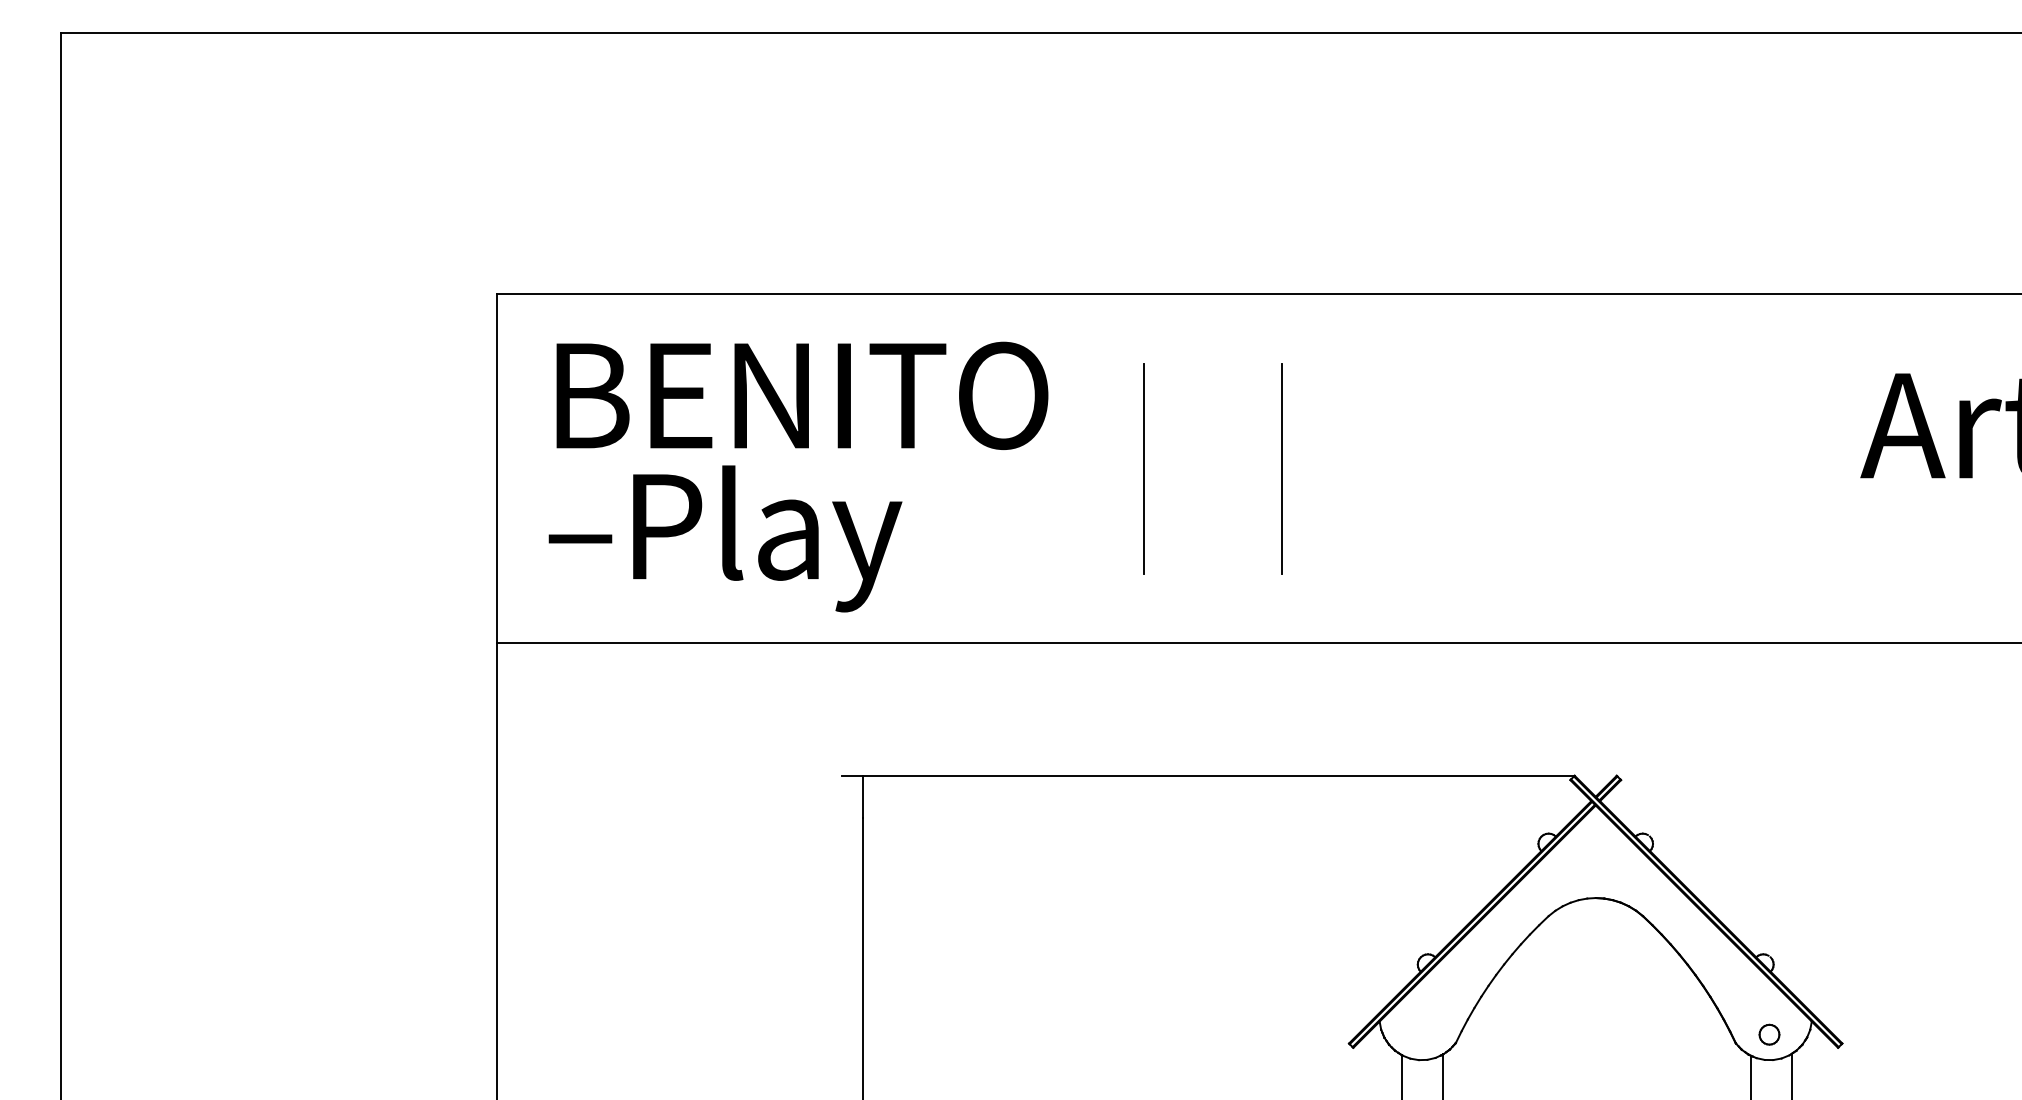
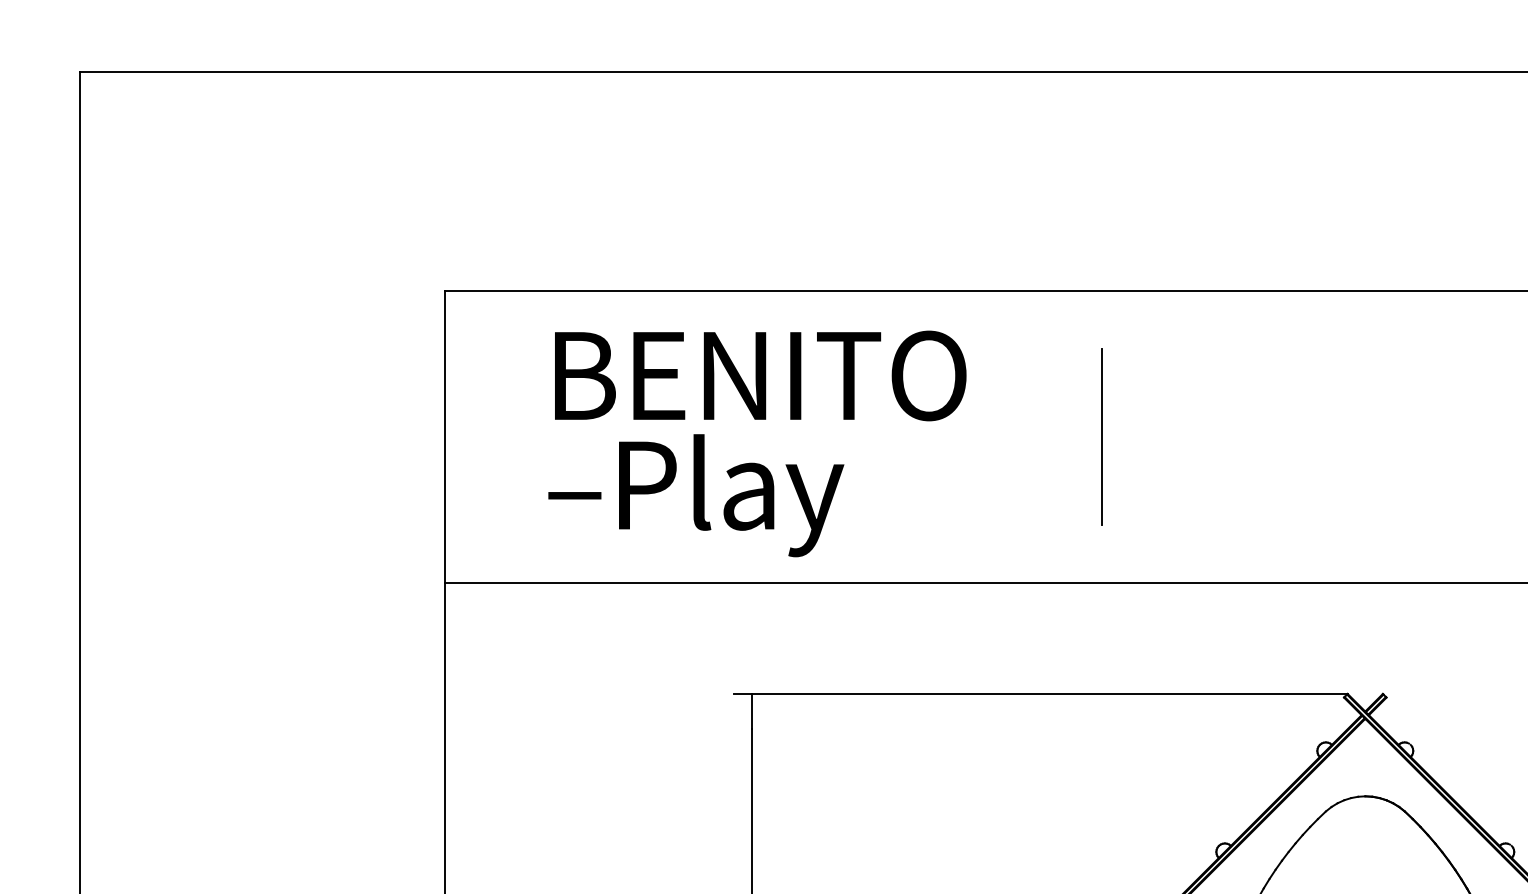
line: (1143, 468) -> (986, 436), removed
text: (798, 476) -> (757, 443), moved

